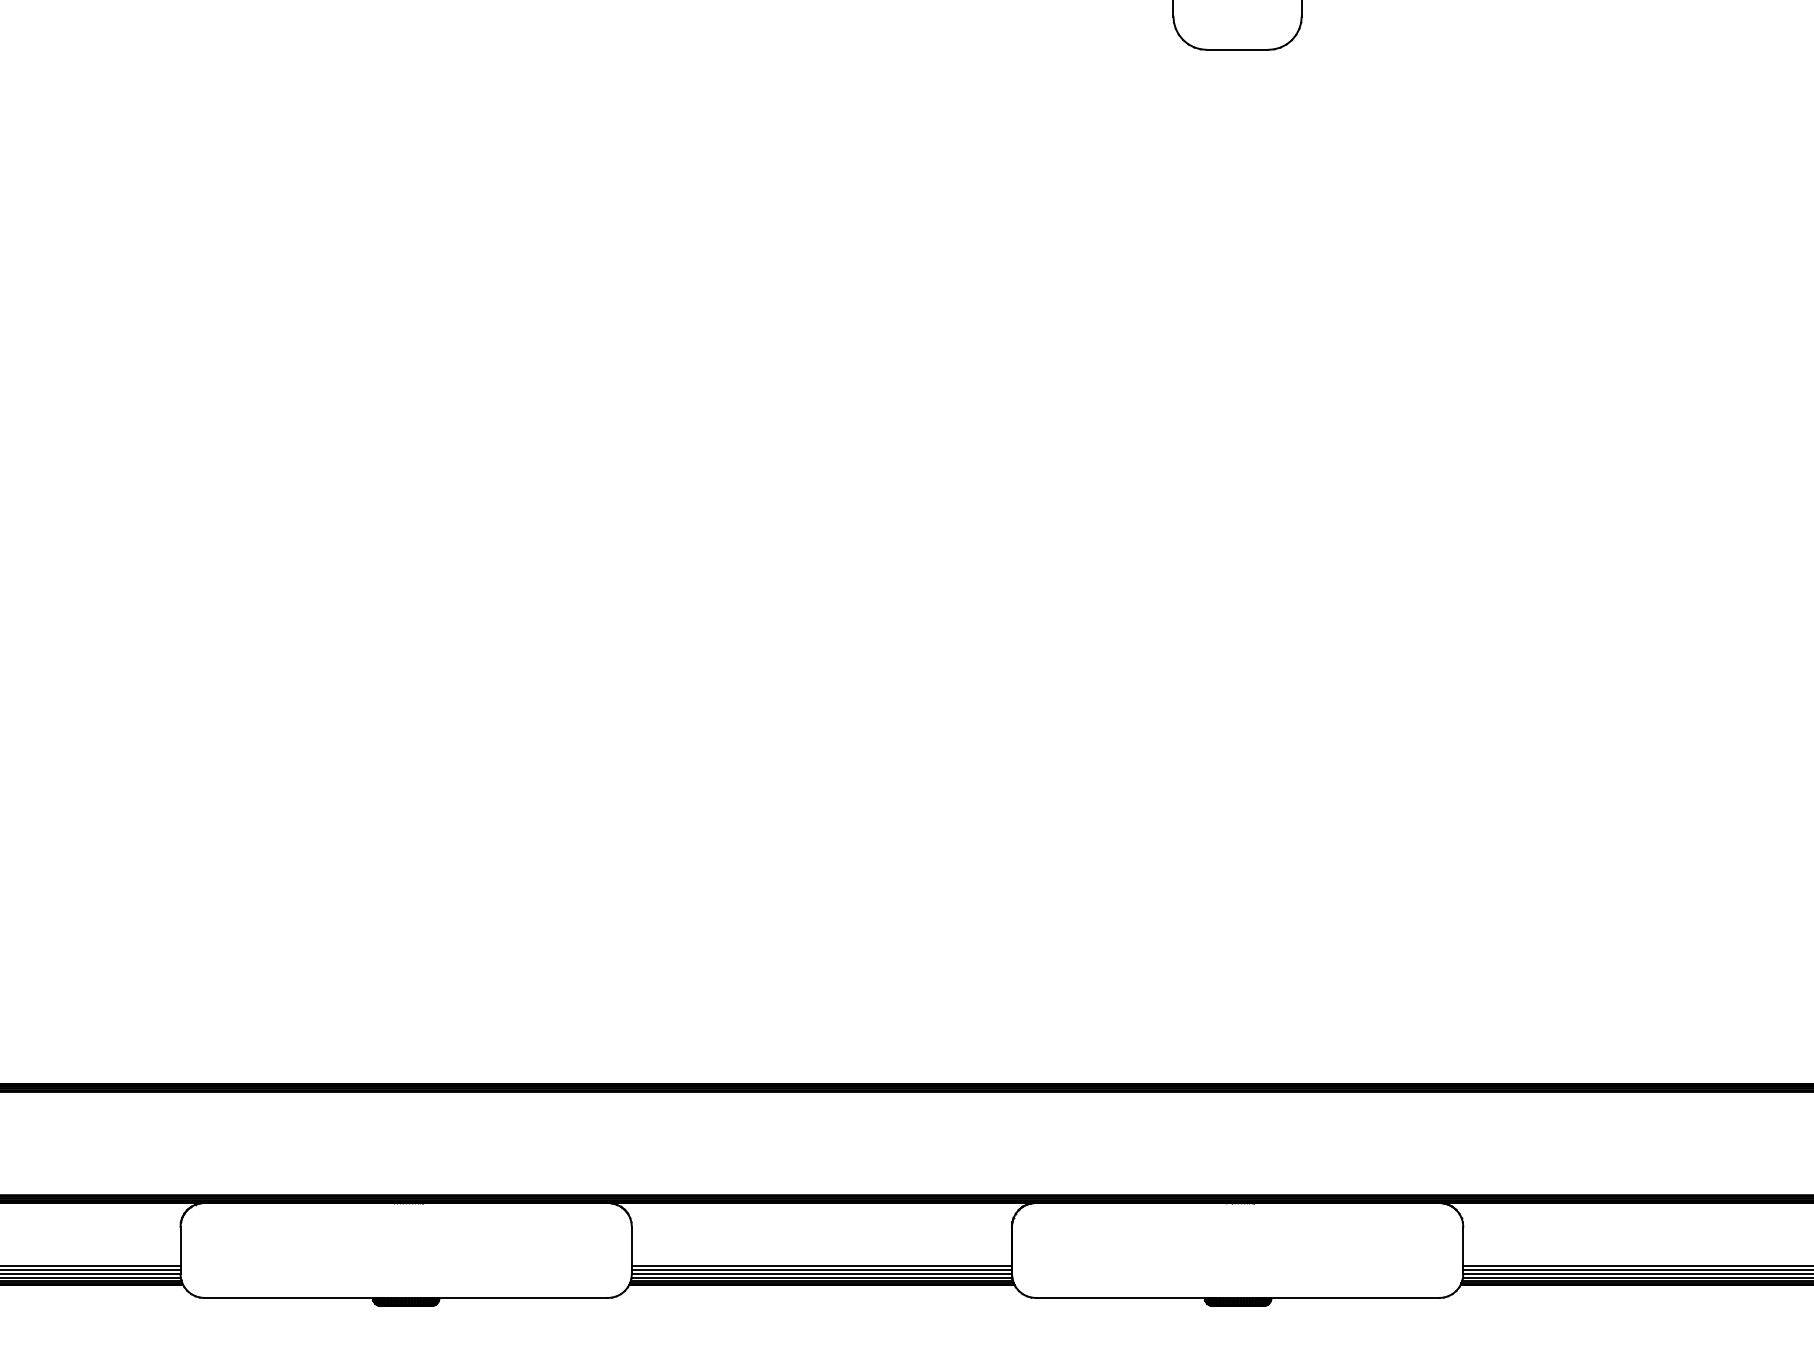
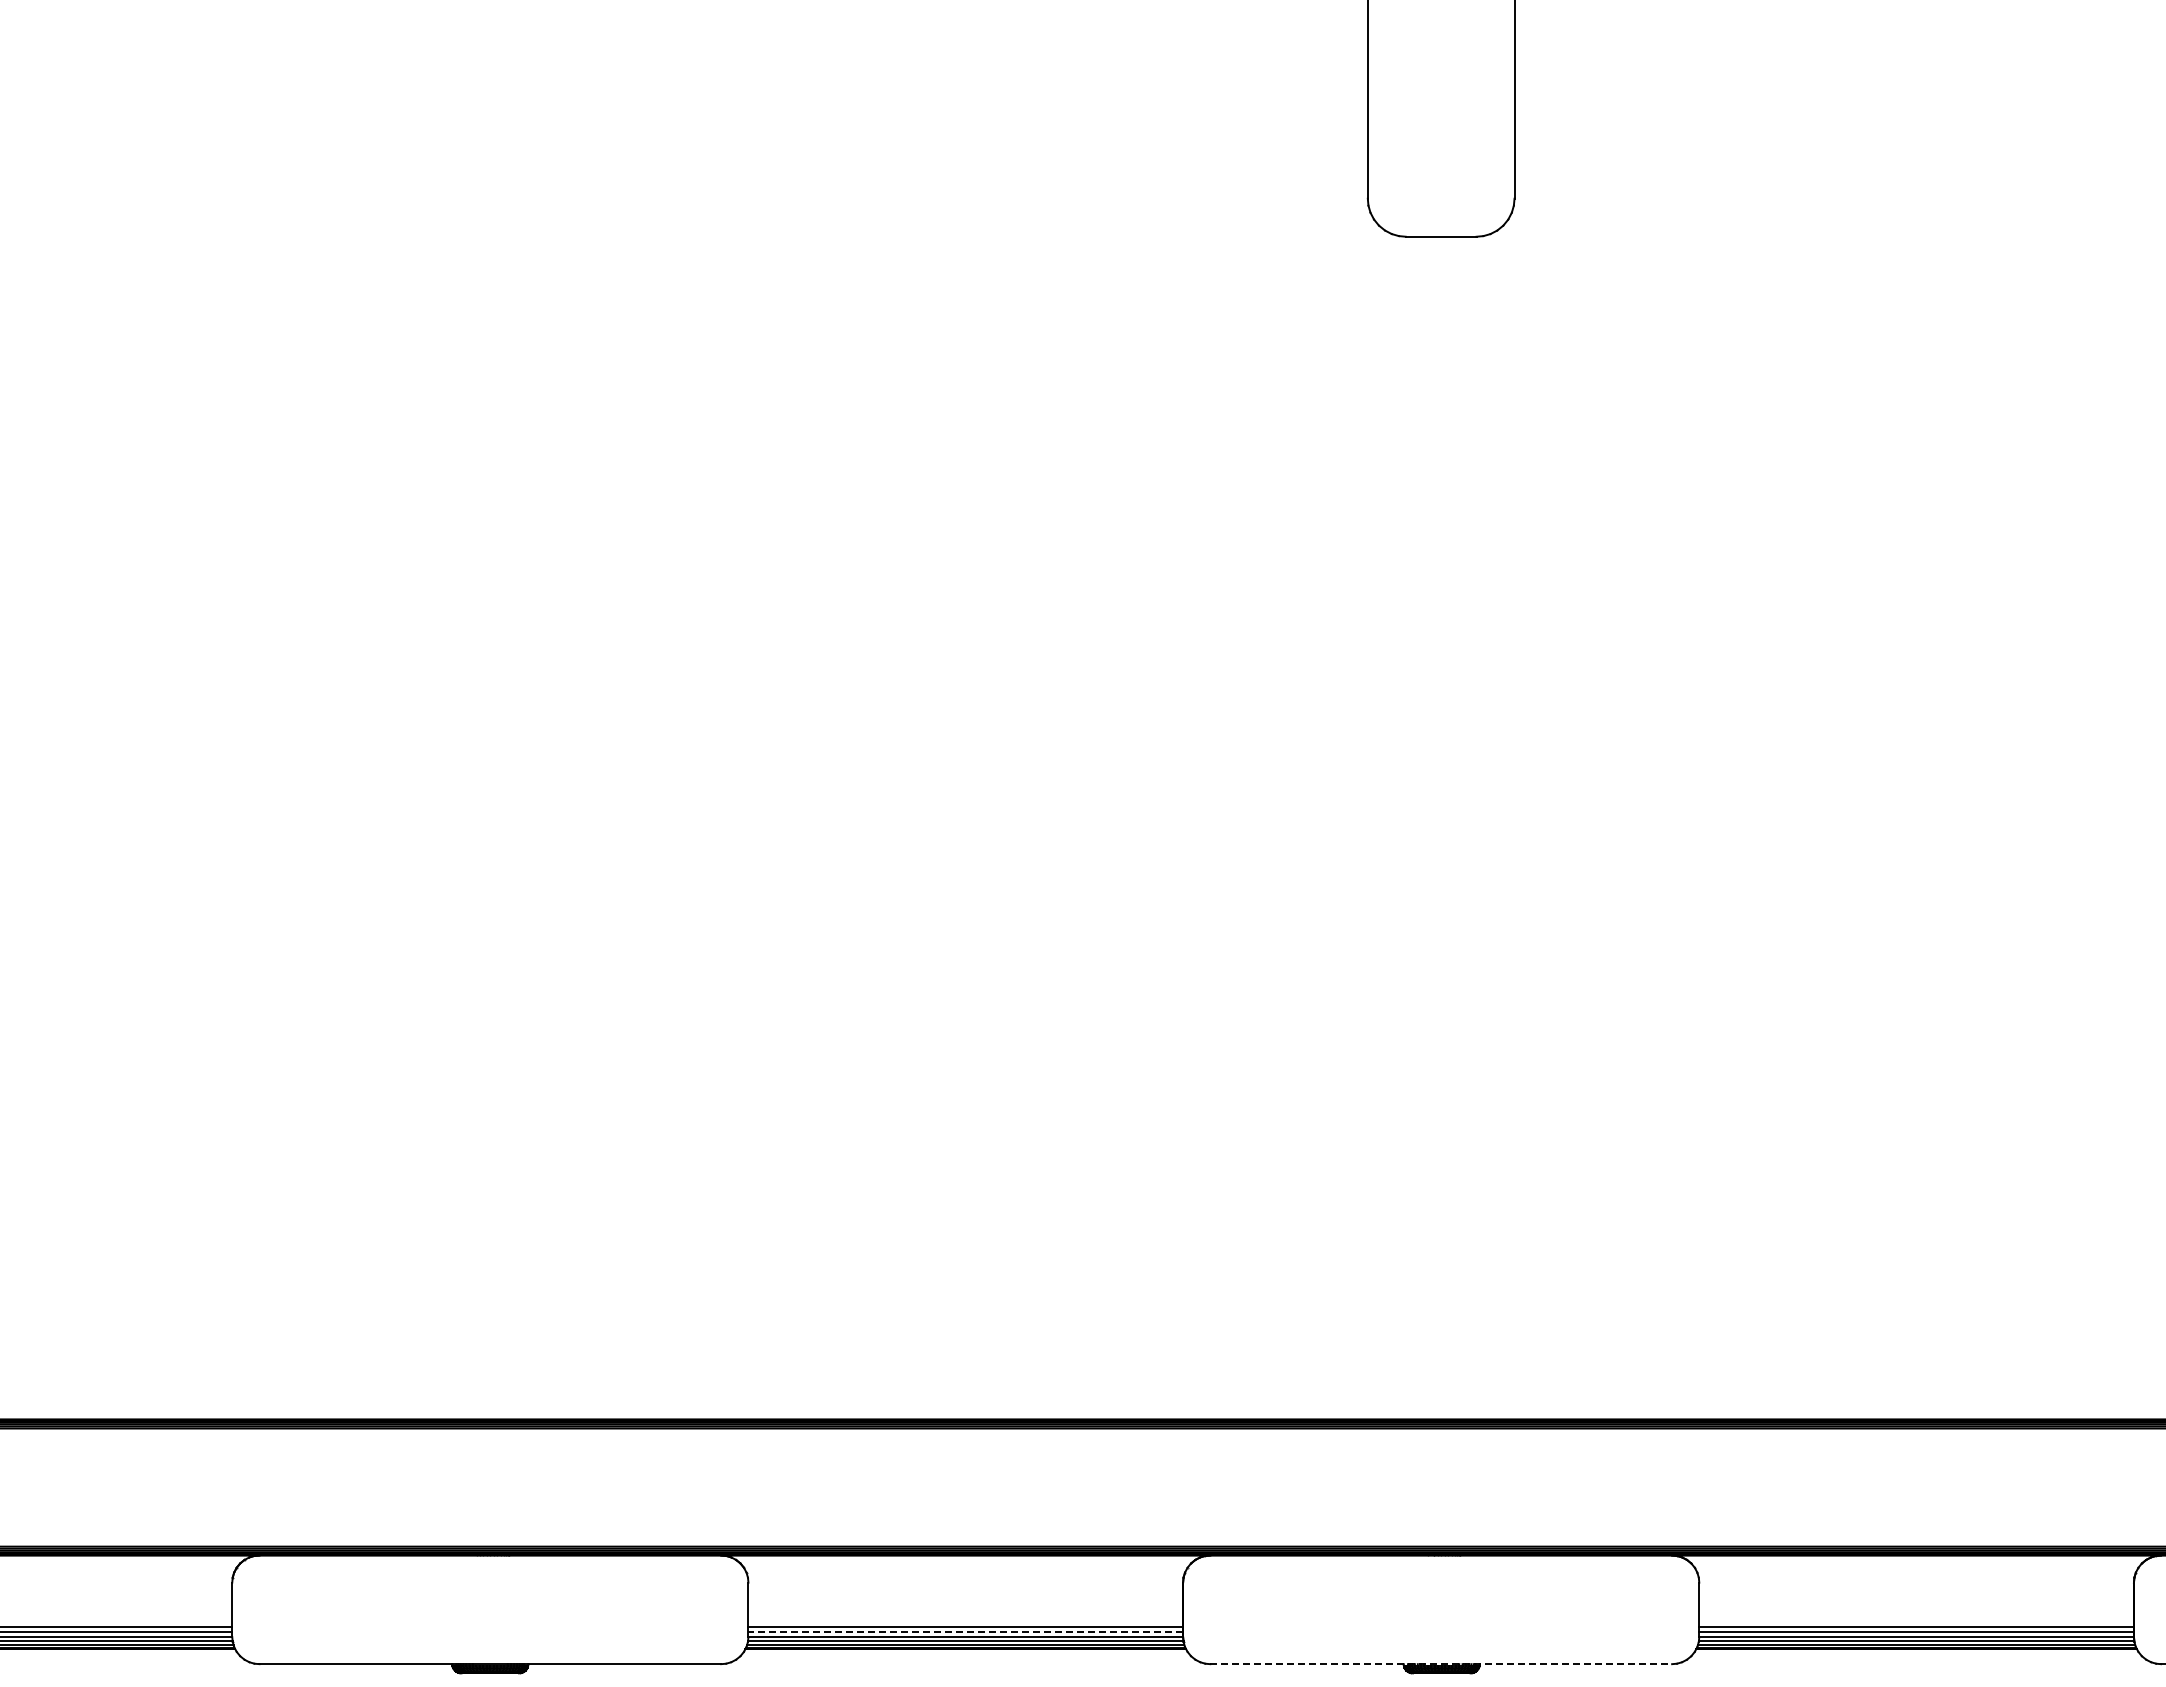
line: (821, 1270) -> (965, 1632), solid -> dashed
line: (1237, 1298) -> (1441, 1664), solid -> dashed

